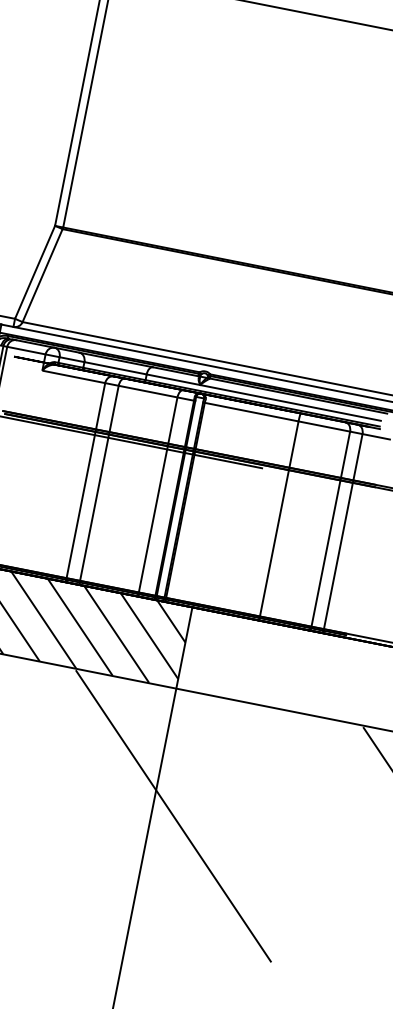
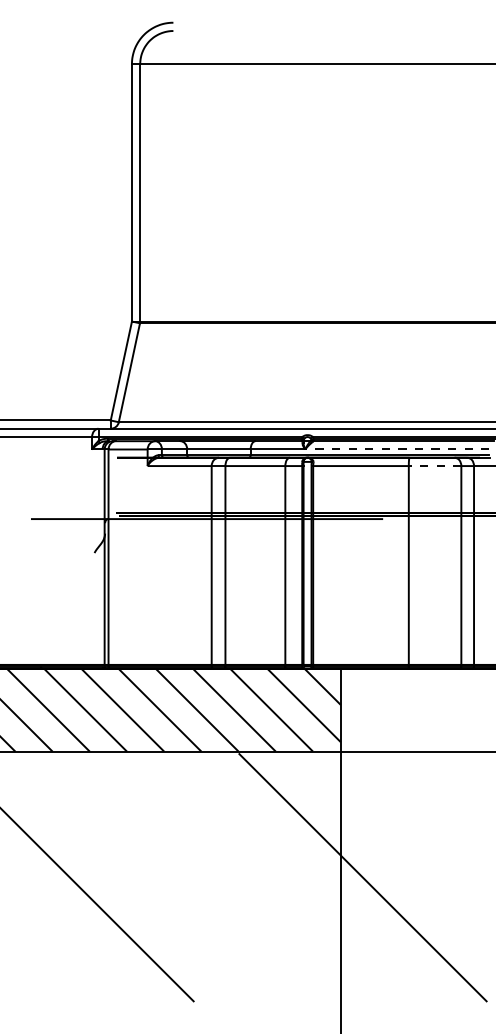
line: (289, 402) -> (396, 449), solid -> dashed
line: (323, 426) -> (434, 466), solid -> dashed

